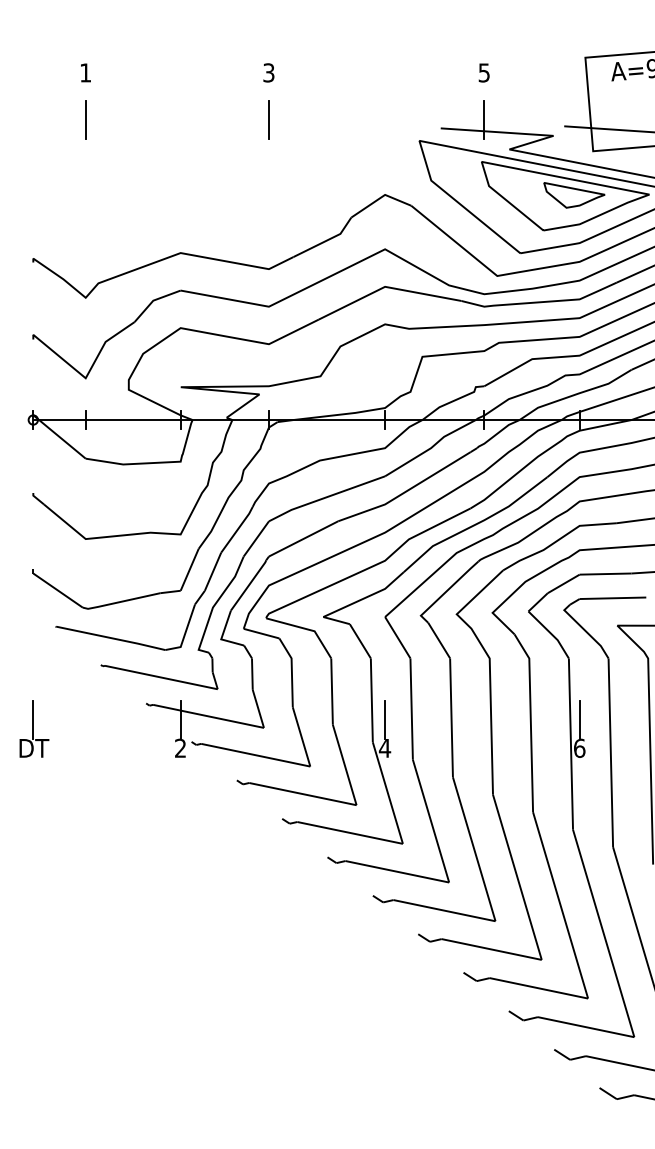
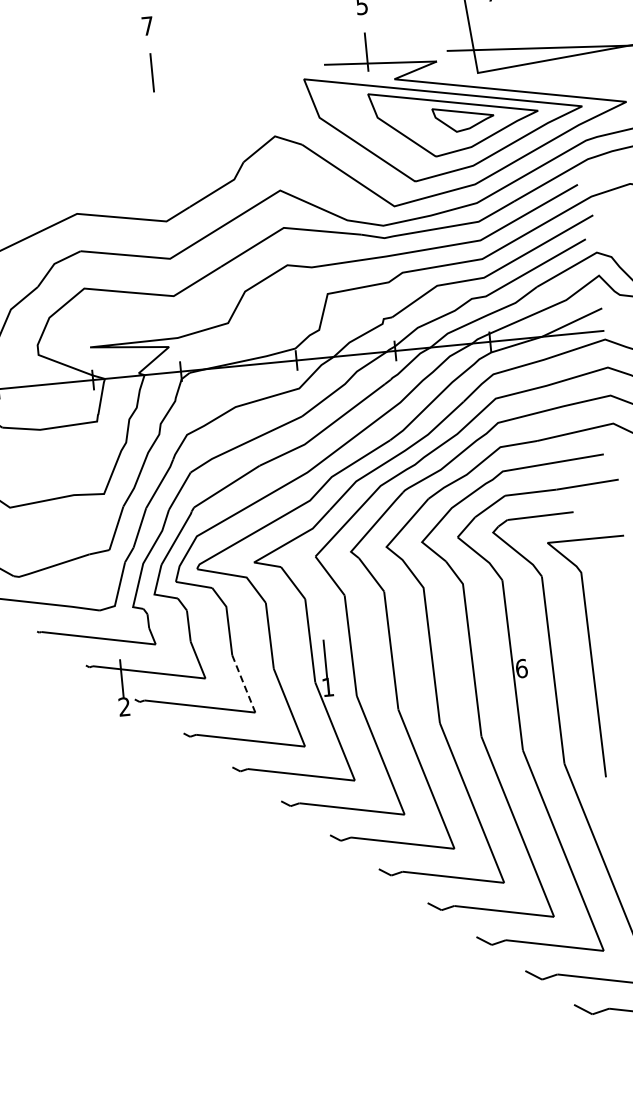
text: (268, 72) -> (147, 25), 3 -> 7
line: (579, 719) -> (518, 639), removed
line: (301, 736) -> (243, 683), solid -> dashed
text: (384, 748) -> (327, 687), 4 -> 1

